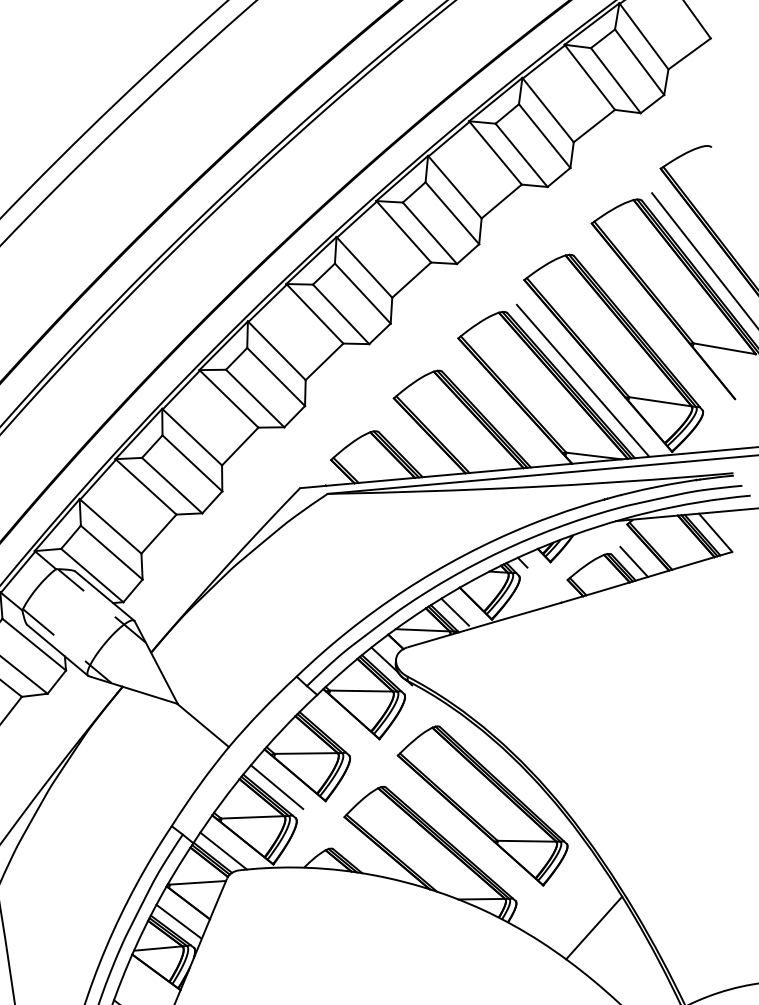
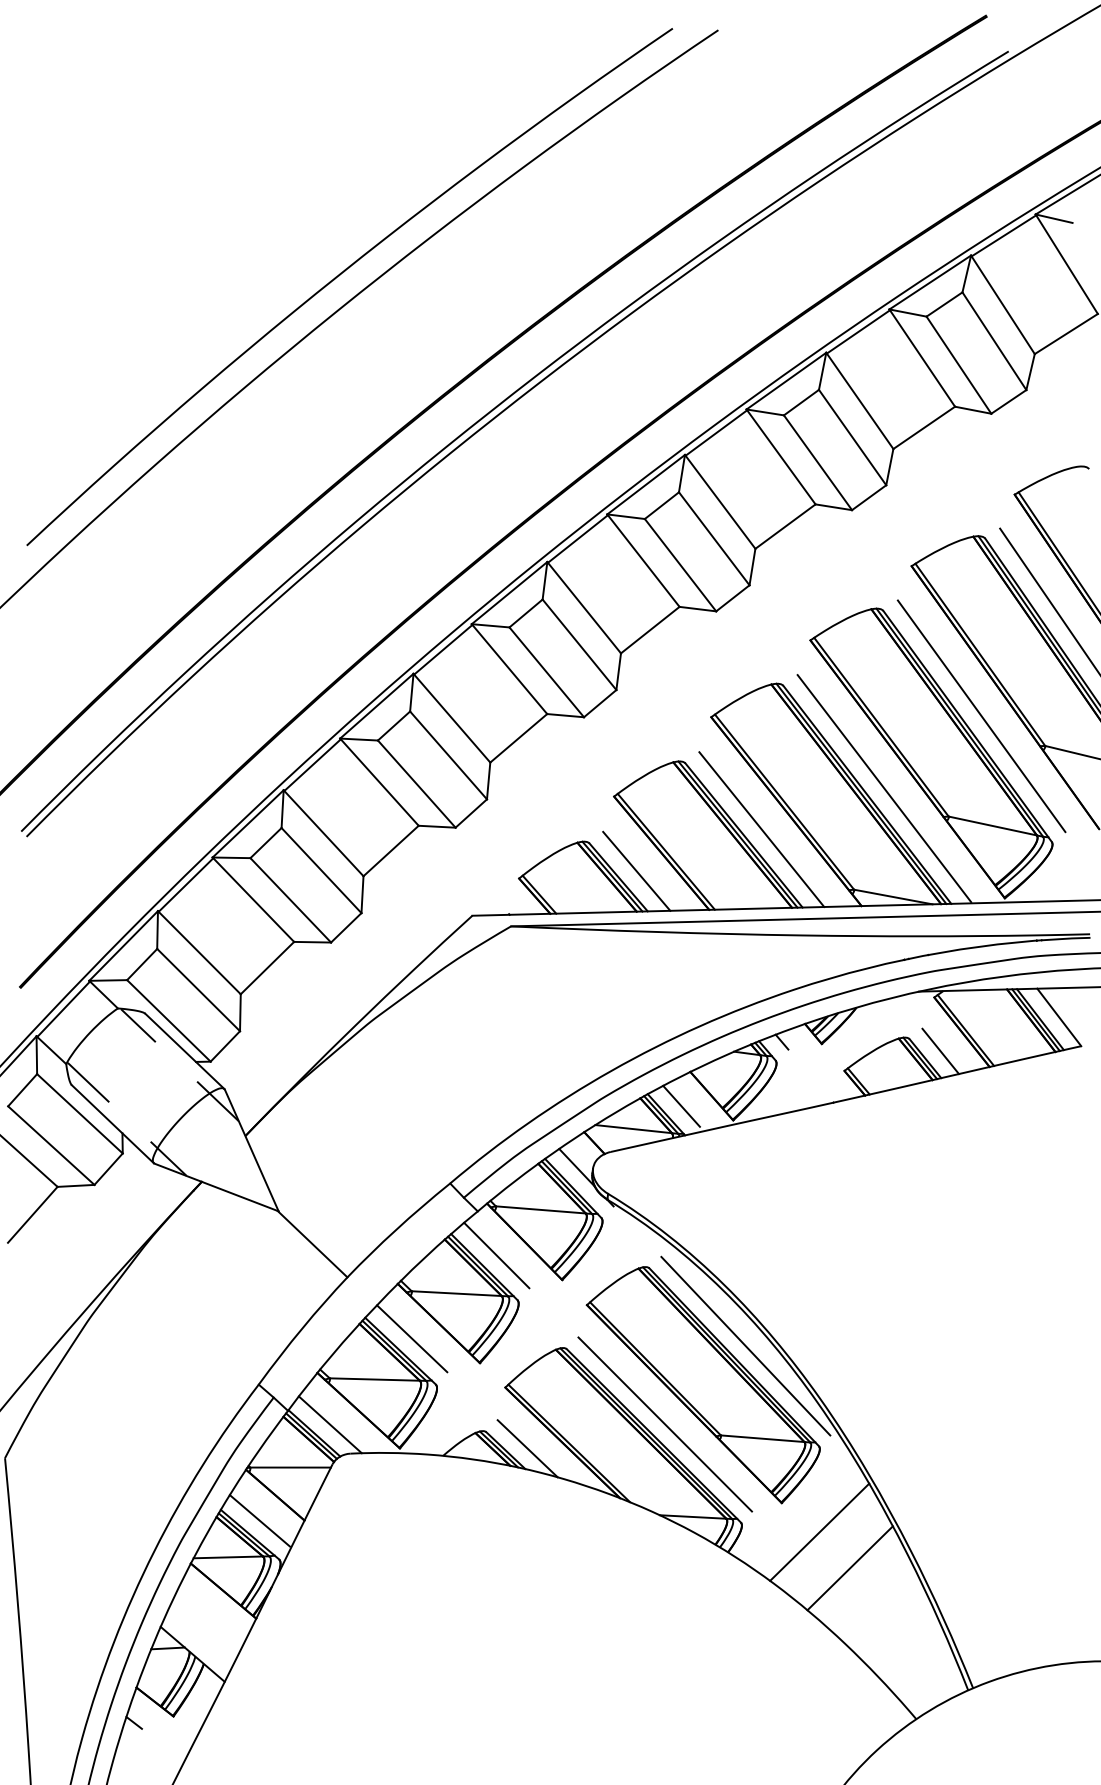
line: (647, 325) -> (981, 716), added
line: (498, 414) -> (761, 829), added
line: (412, 449) -> (636, 870), added
line: (332, 725) -> (496, 1255), added
line: (510, 776) -> (745, 1345), added
line: (457, 835) -> (664, 1424), added
line: (362, 858) -> (527, 1448), added
line: (571, 903) -> (819, 1531), added

